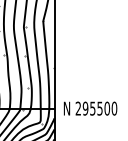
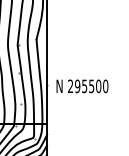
text: (90, 108) -> (82, 86), moved

